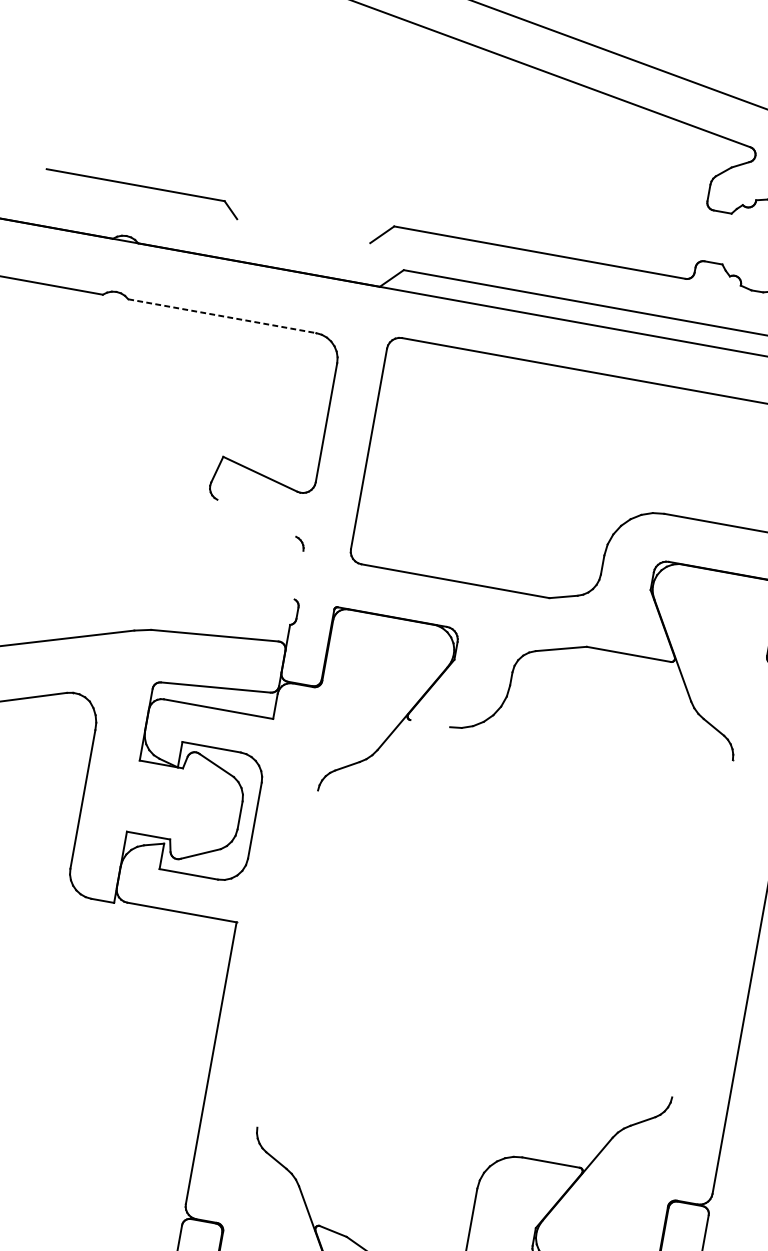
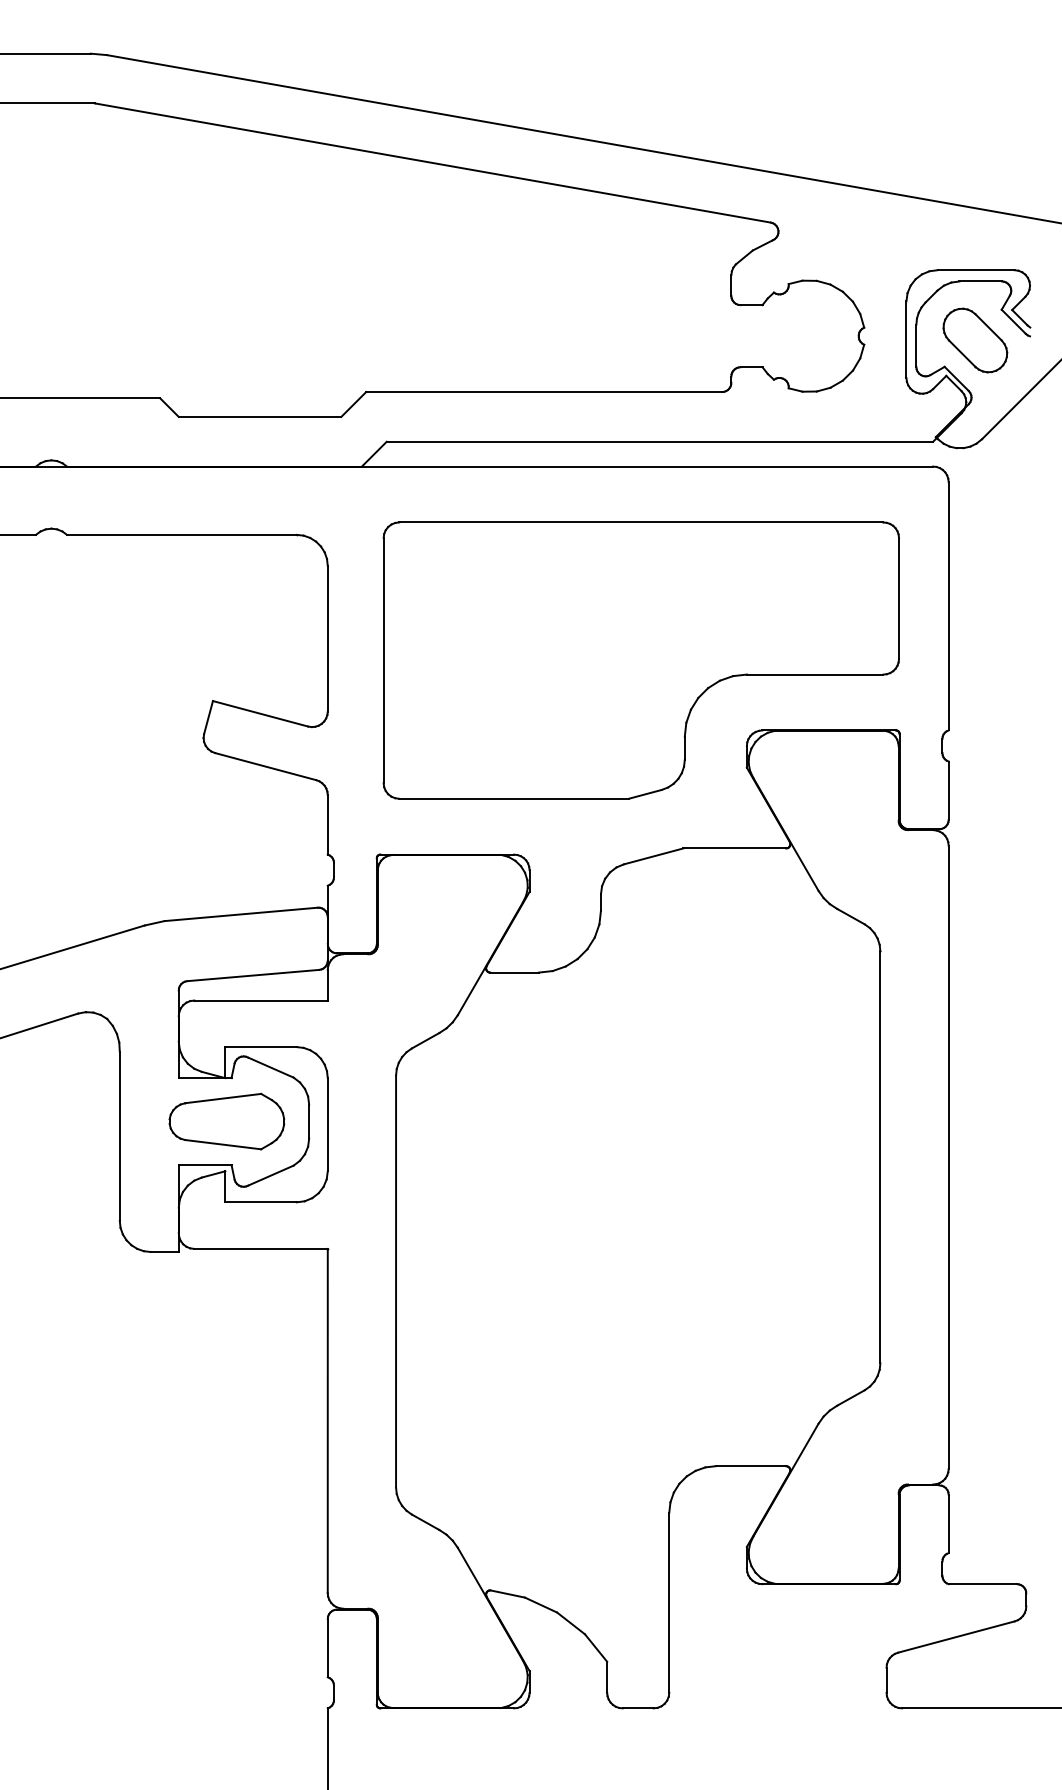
line: (303, 230) -> (259, 416), added
line: (222, 315) -> (181, 534), dashed -> solid
line: (256, 518) -> (265, 766), added
line: (298, 574) -> (327, 824), added
line: (430, 723) -> (514, 972), added
part: (172, 803) -> (226, 1121), added
line: (702, 928) -> (880, 1157), added
line: (288, 959) -> (396, 1281), added

